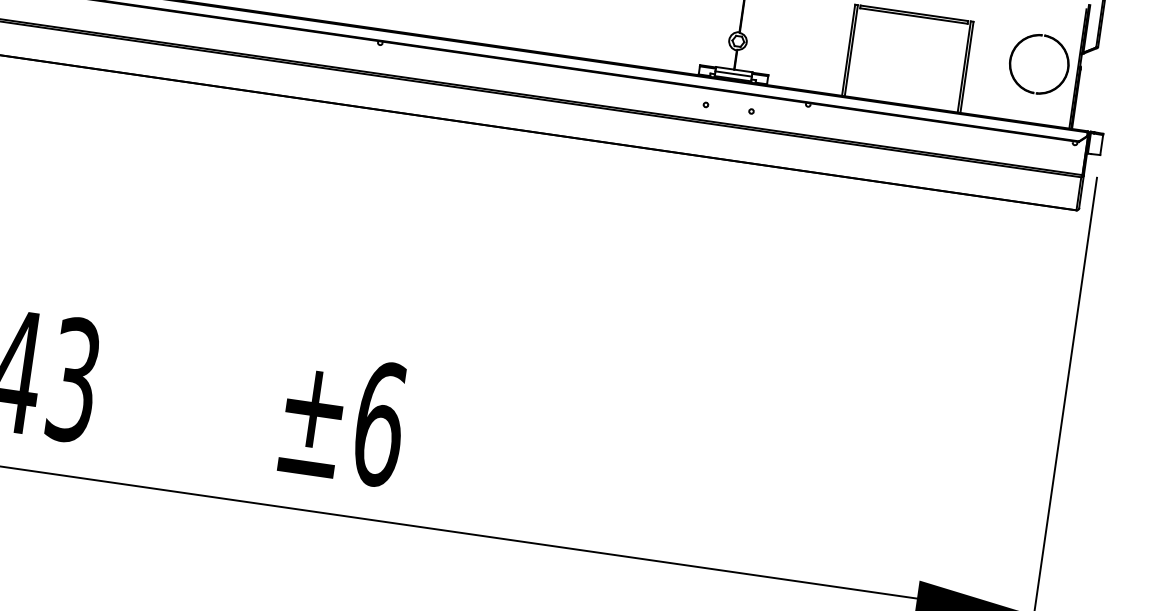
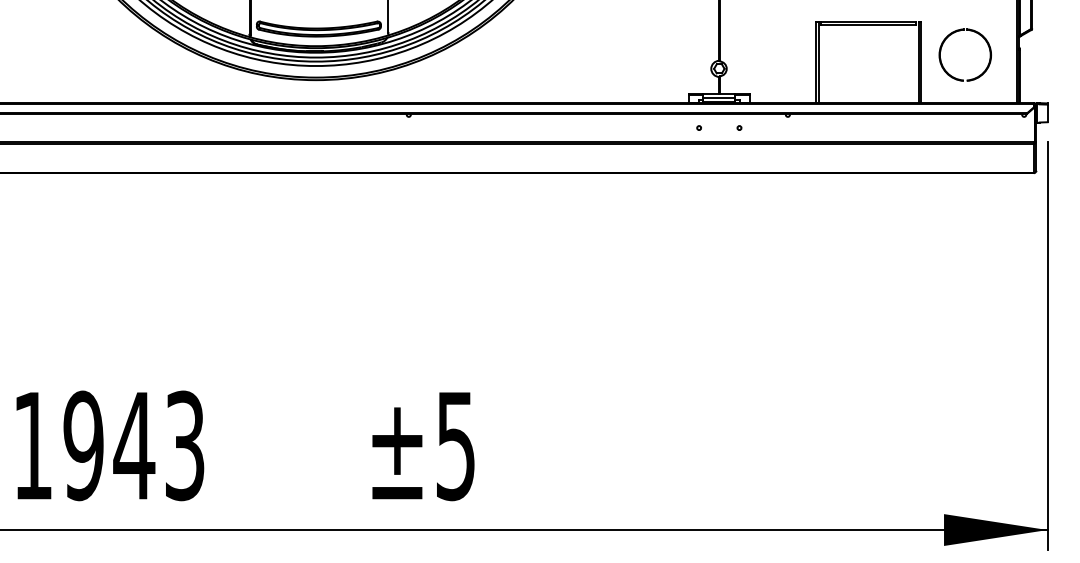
part: (1026, 39) -> (951, 35), moved
text: (380, 423) -> (456, 445), ±6 -> ±5

